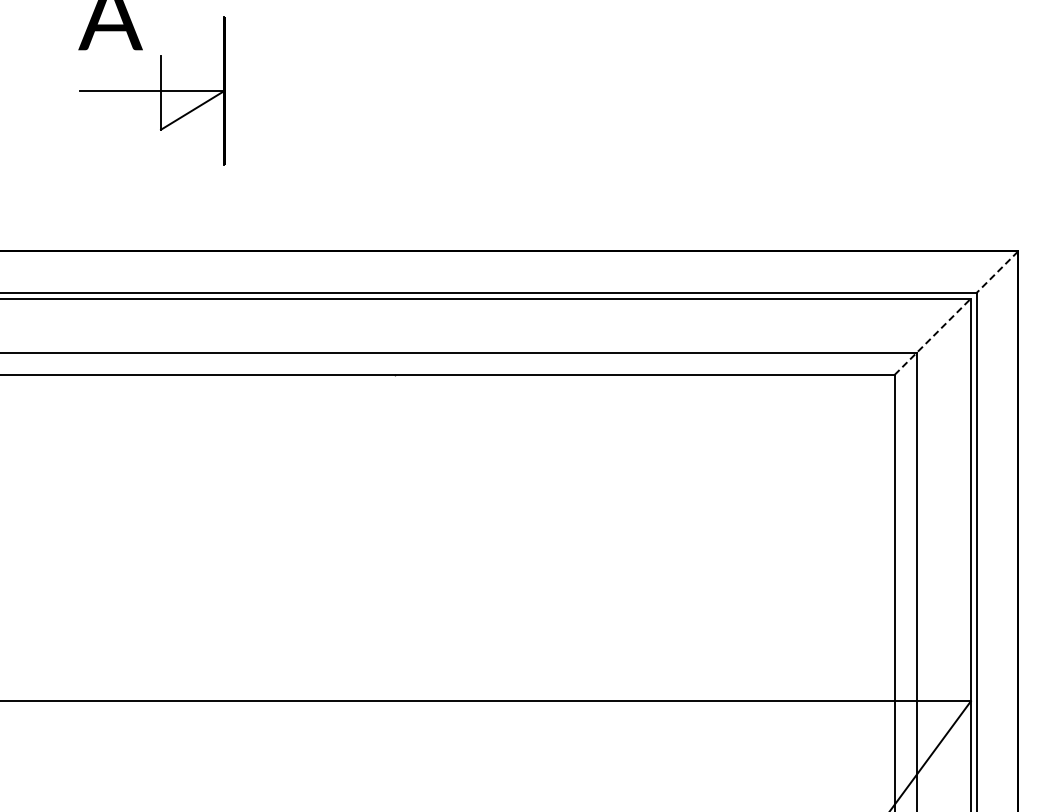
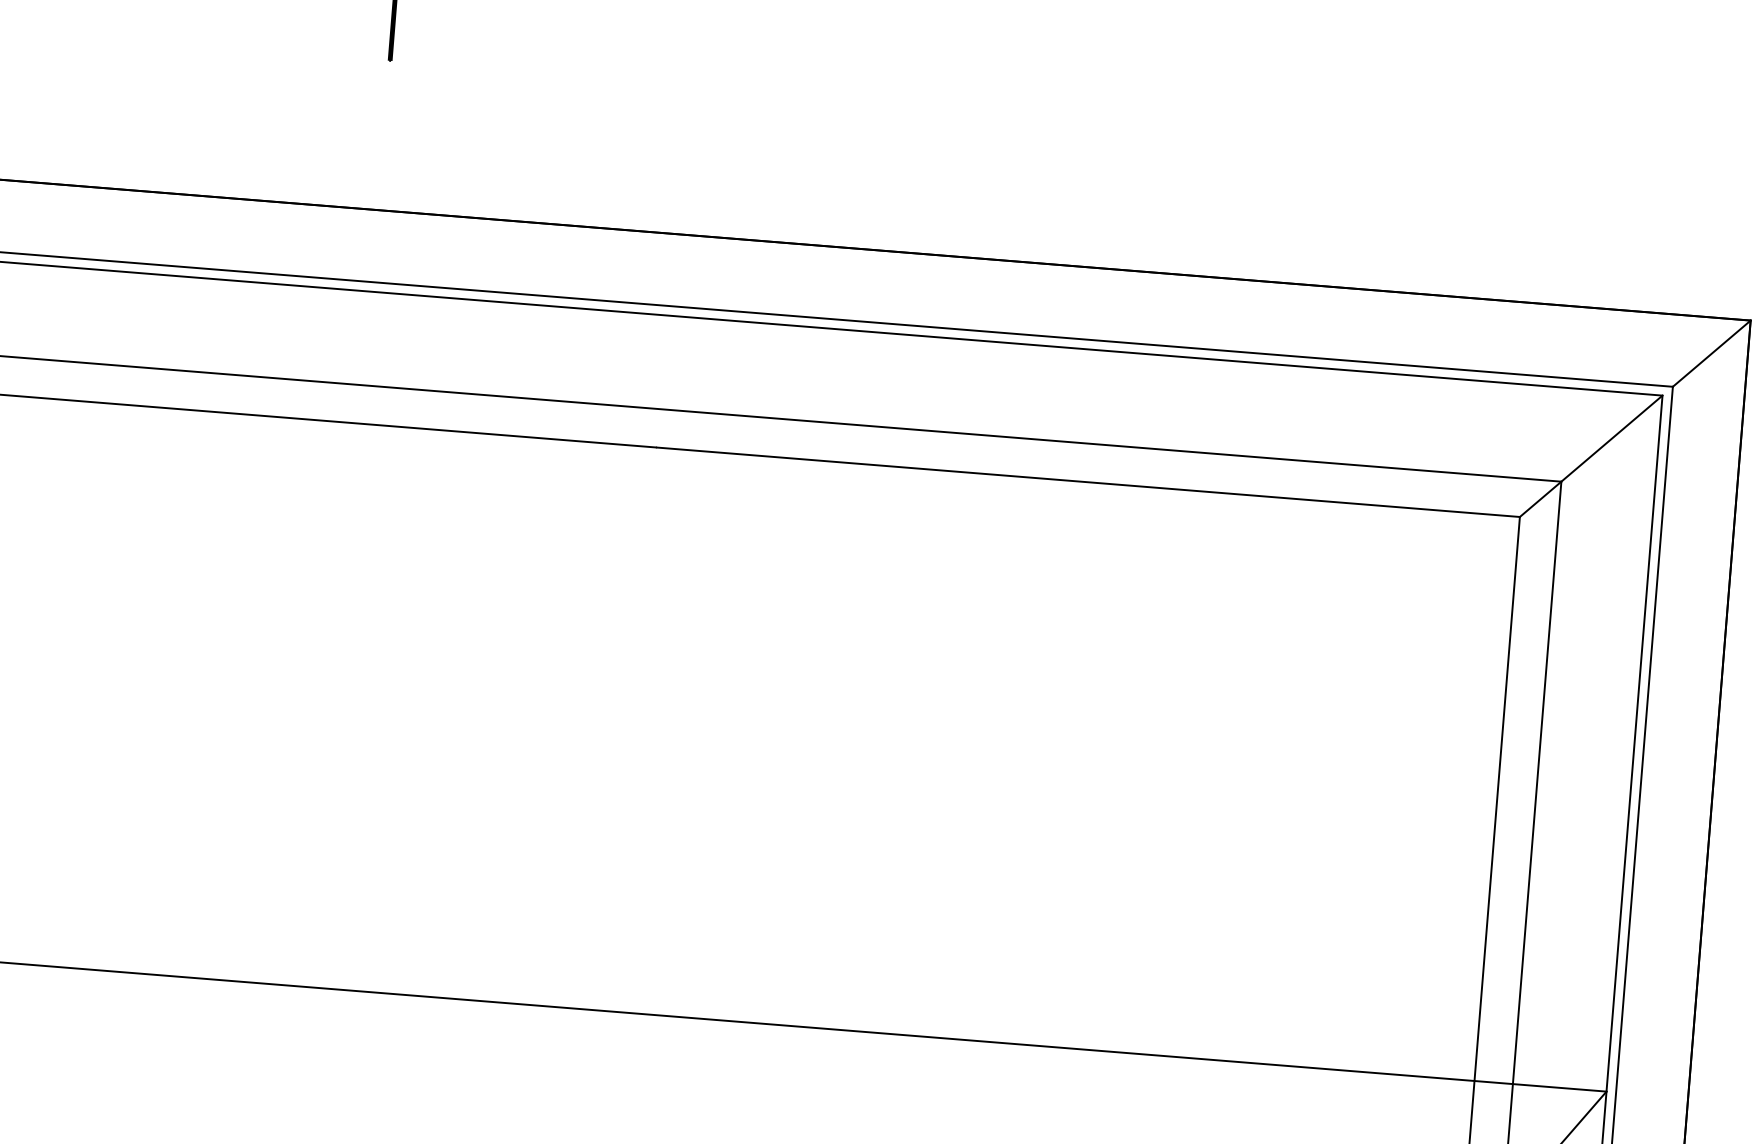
line: (996, 272) -> (1710, 353), dashed -> solid
line: (932, 336) -> (1590, 455), dashed -> solid

